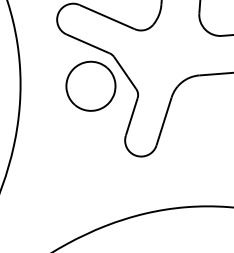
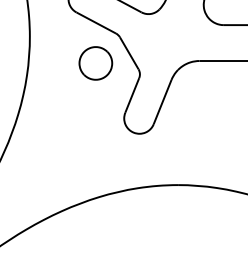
part: (90, 86) -> (95, 63), size x0.7

